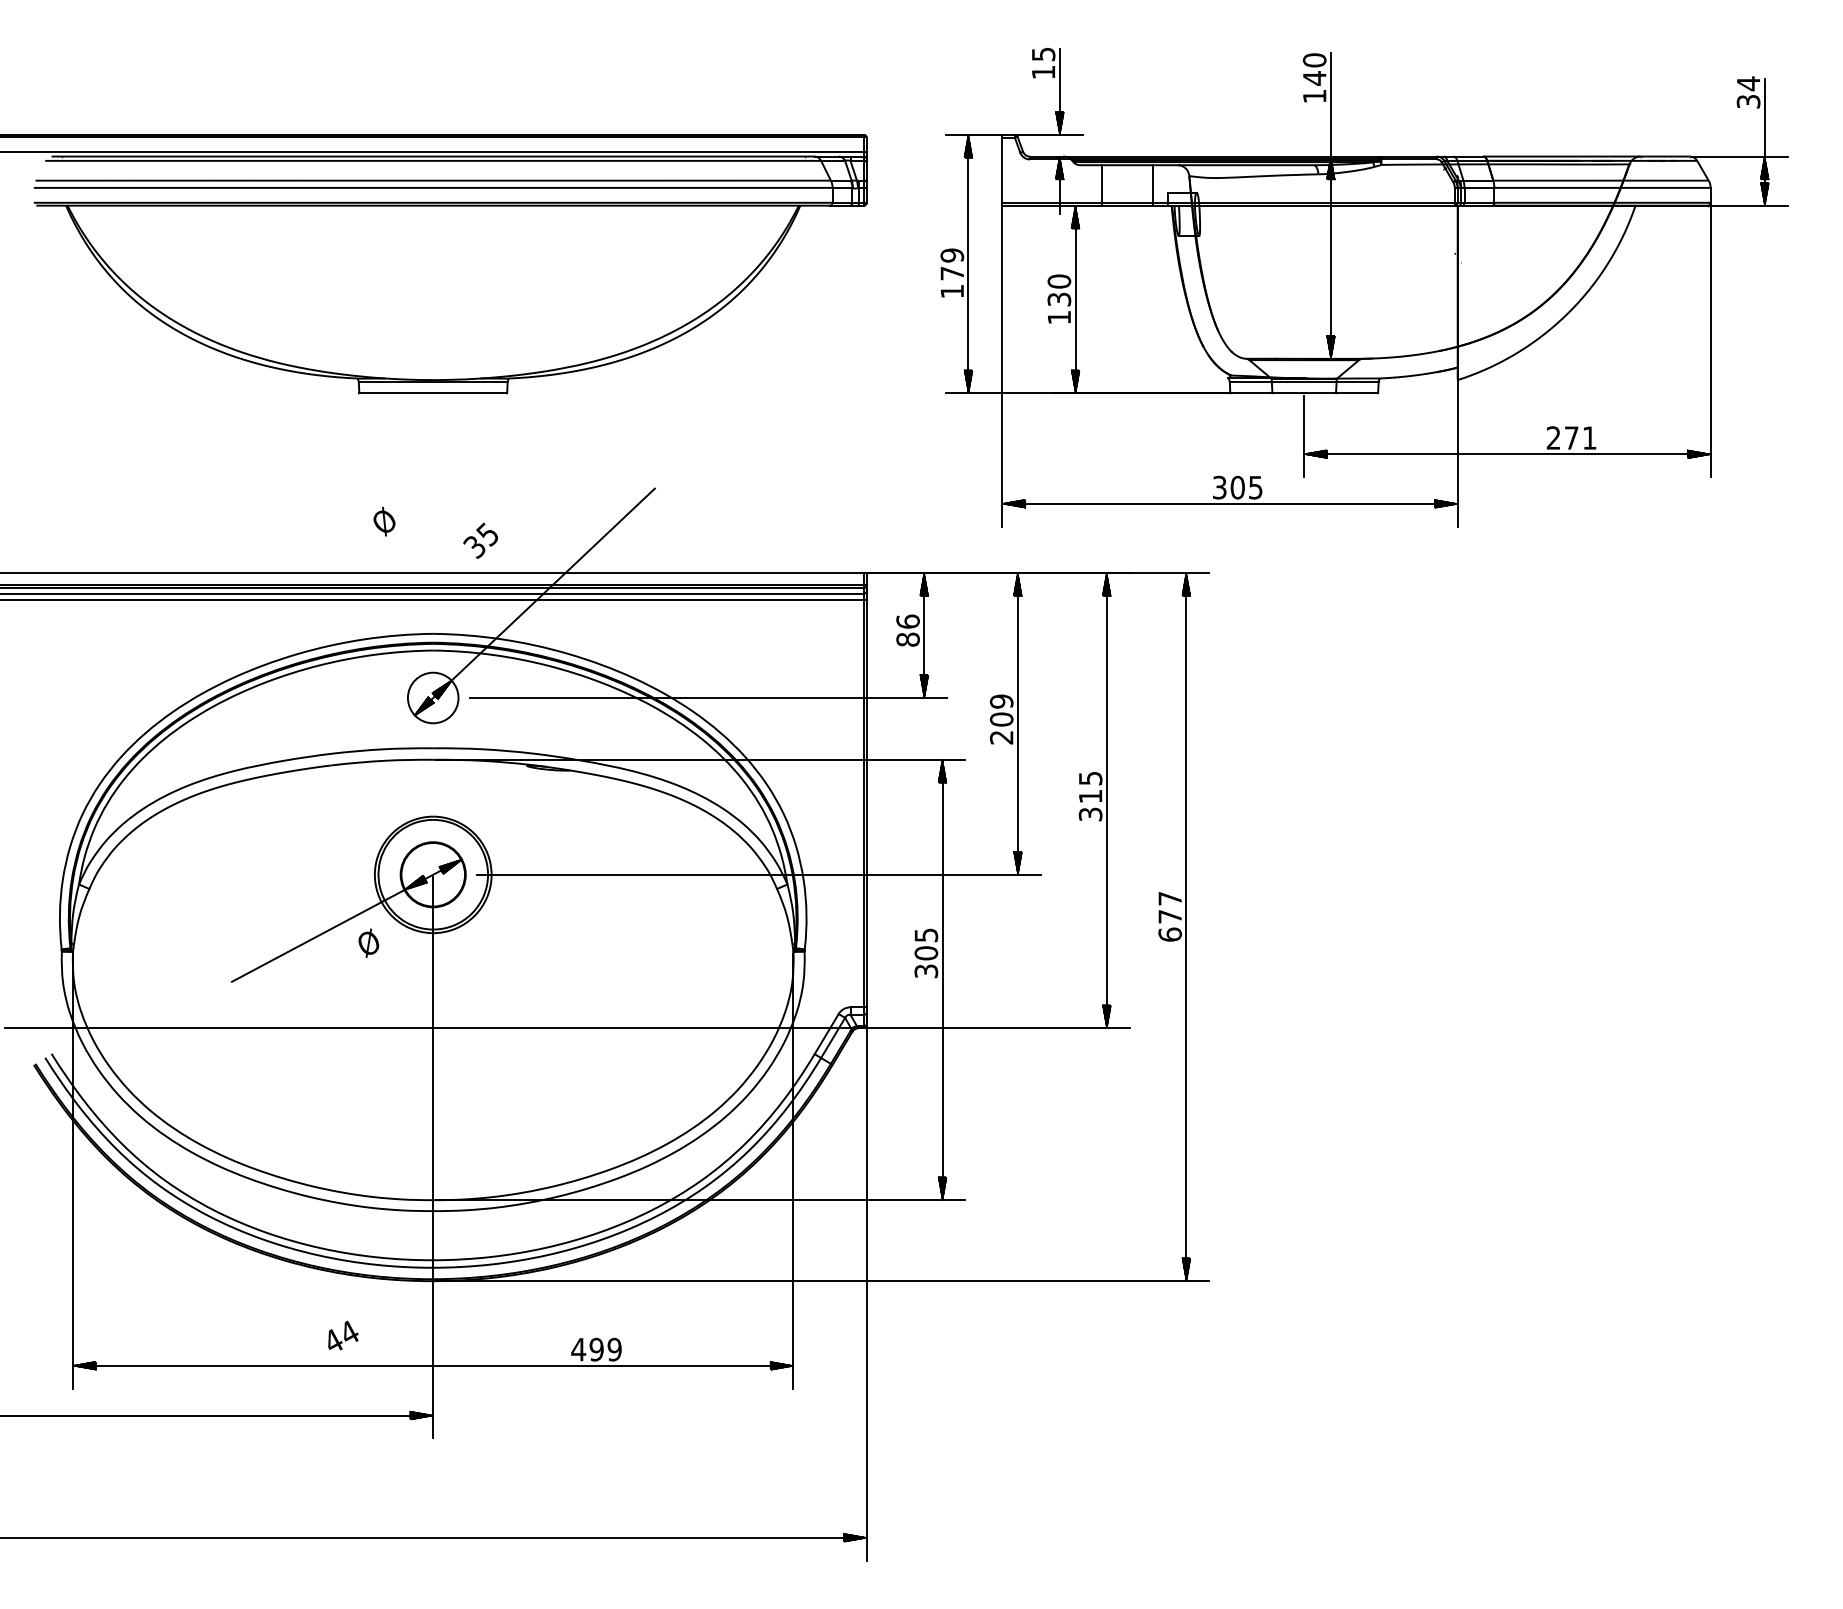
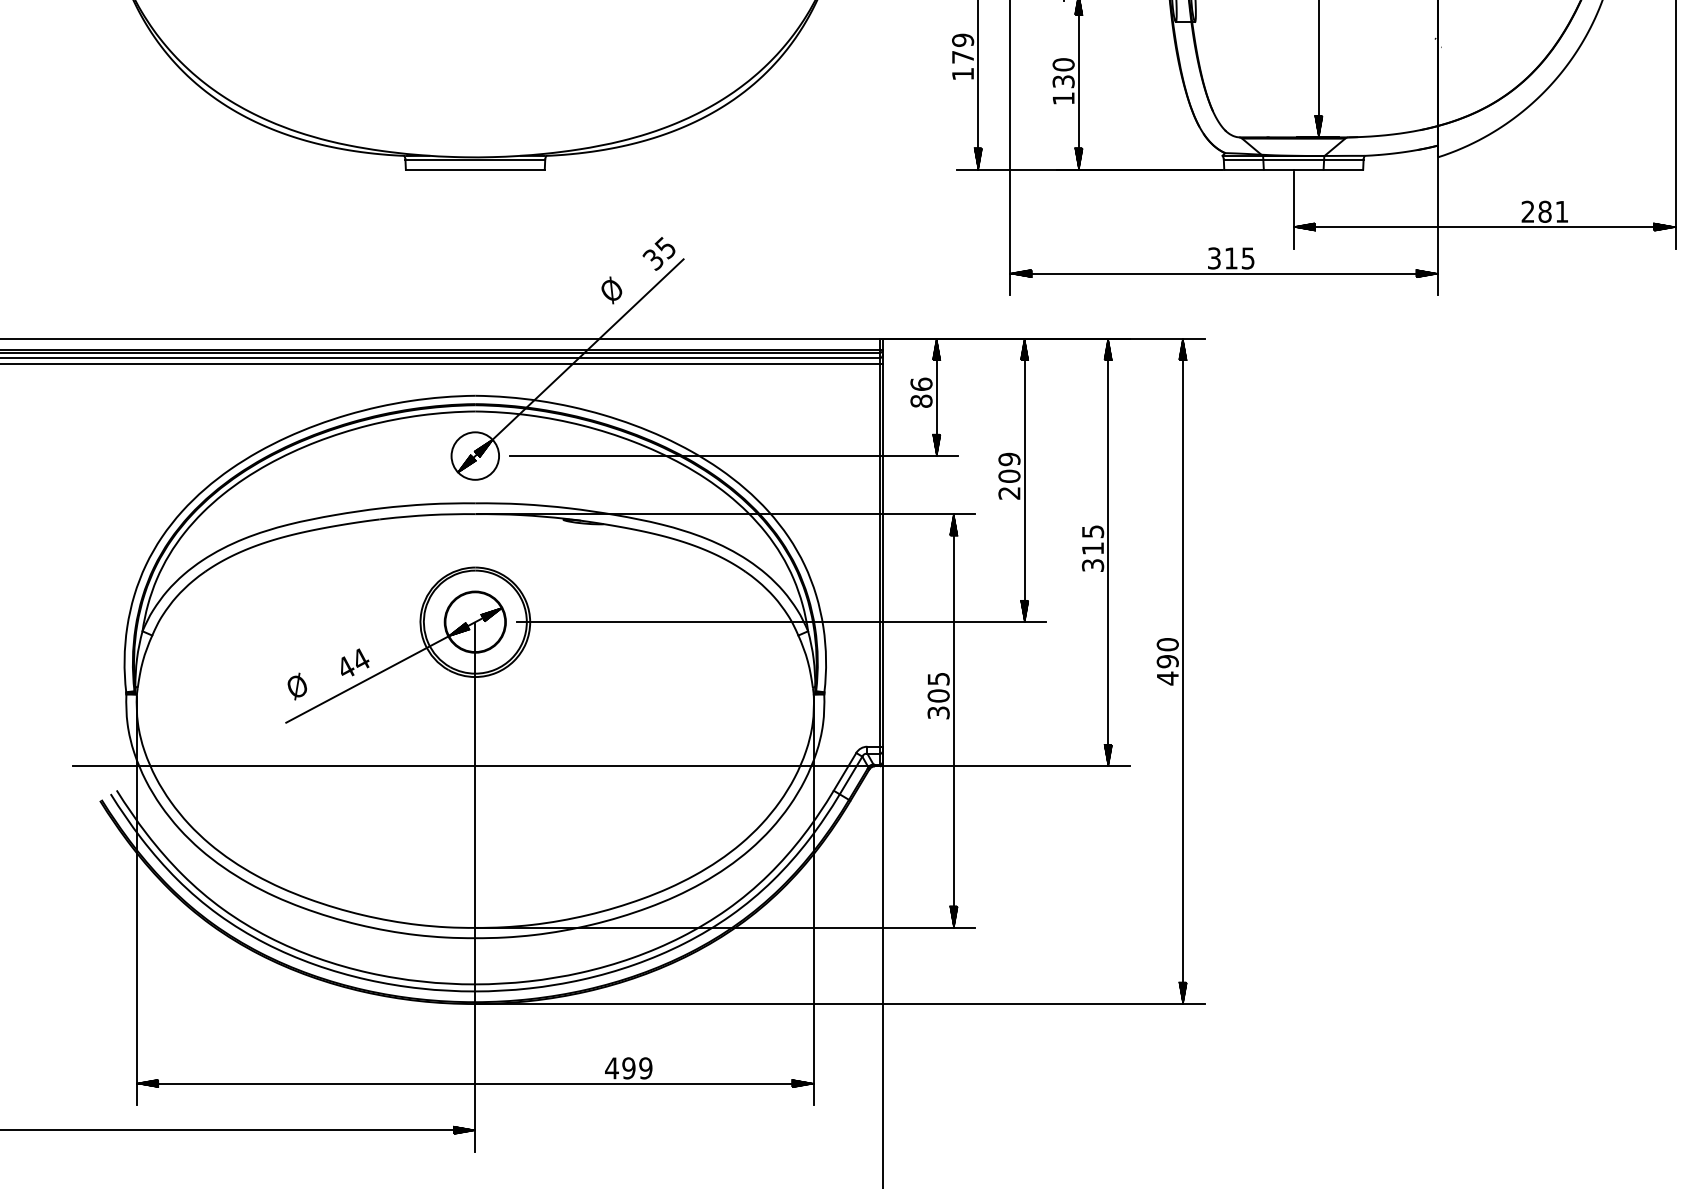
text: (1571, 437) -> (1544, 211), 271 -> 281
text: (1237, 487) -> (1231, 258), 305 -> 315
text: (384, 521) -> (611, 290), moved
text: (480, 540) -> (658, 253), moved
text: (1170, 916) -> (1168, 661), 677 -> 490
text: (368, 942) -> (297, 685), moved
text: (343, 1335) -> (355, 662), moved

